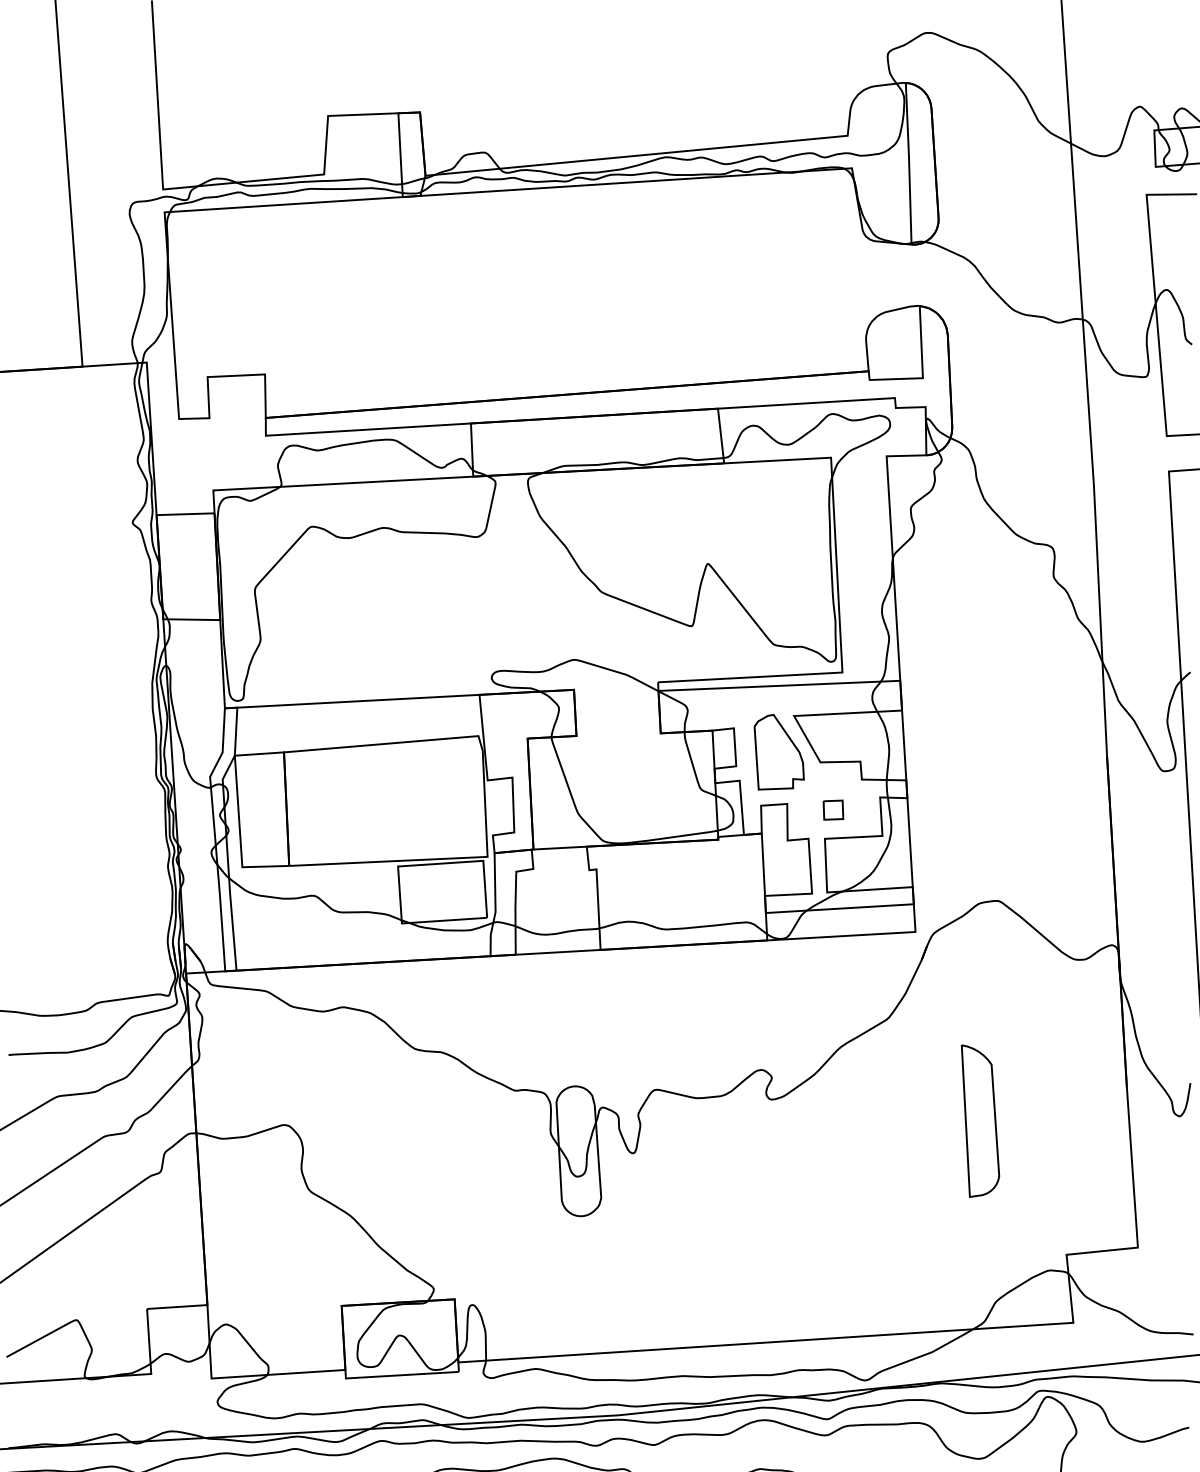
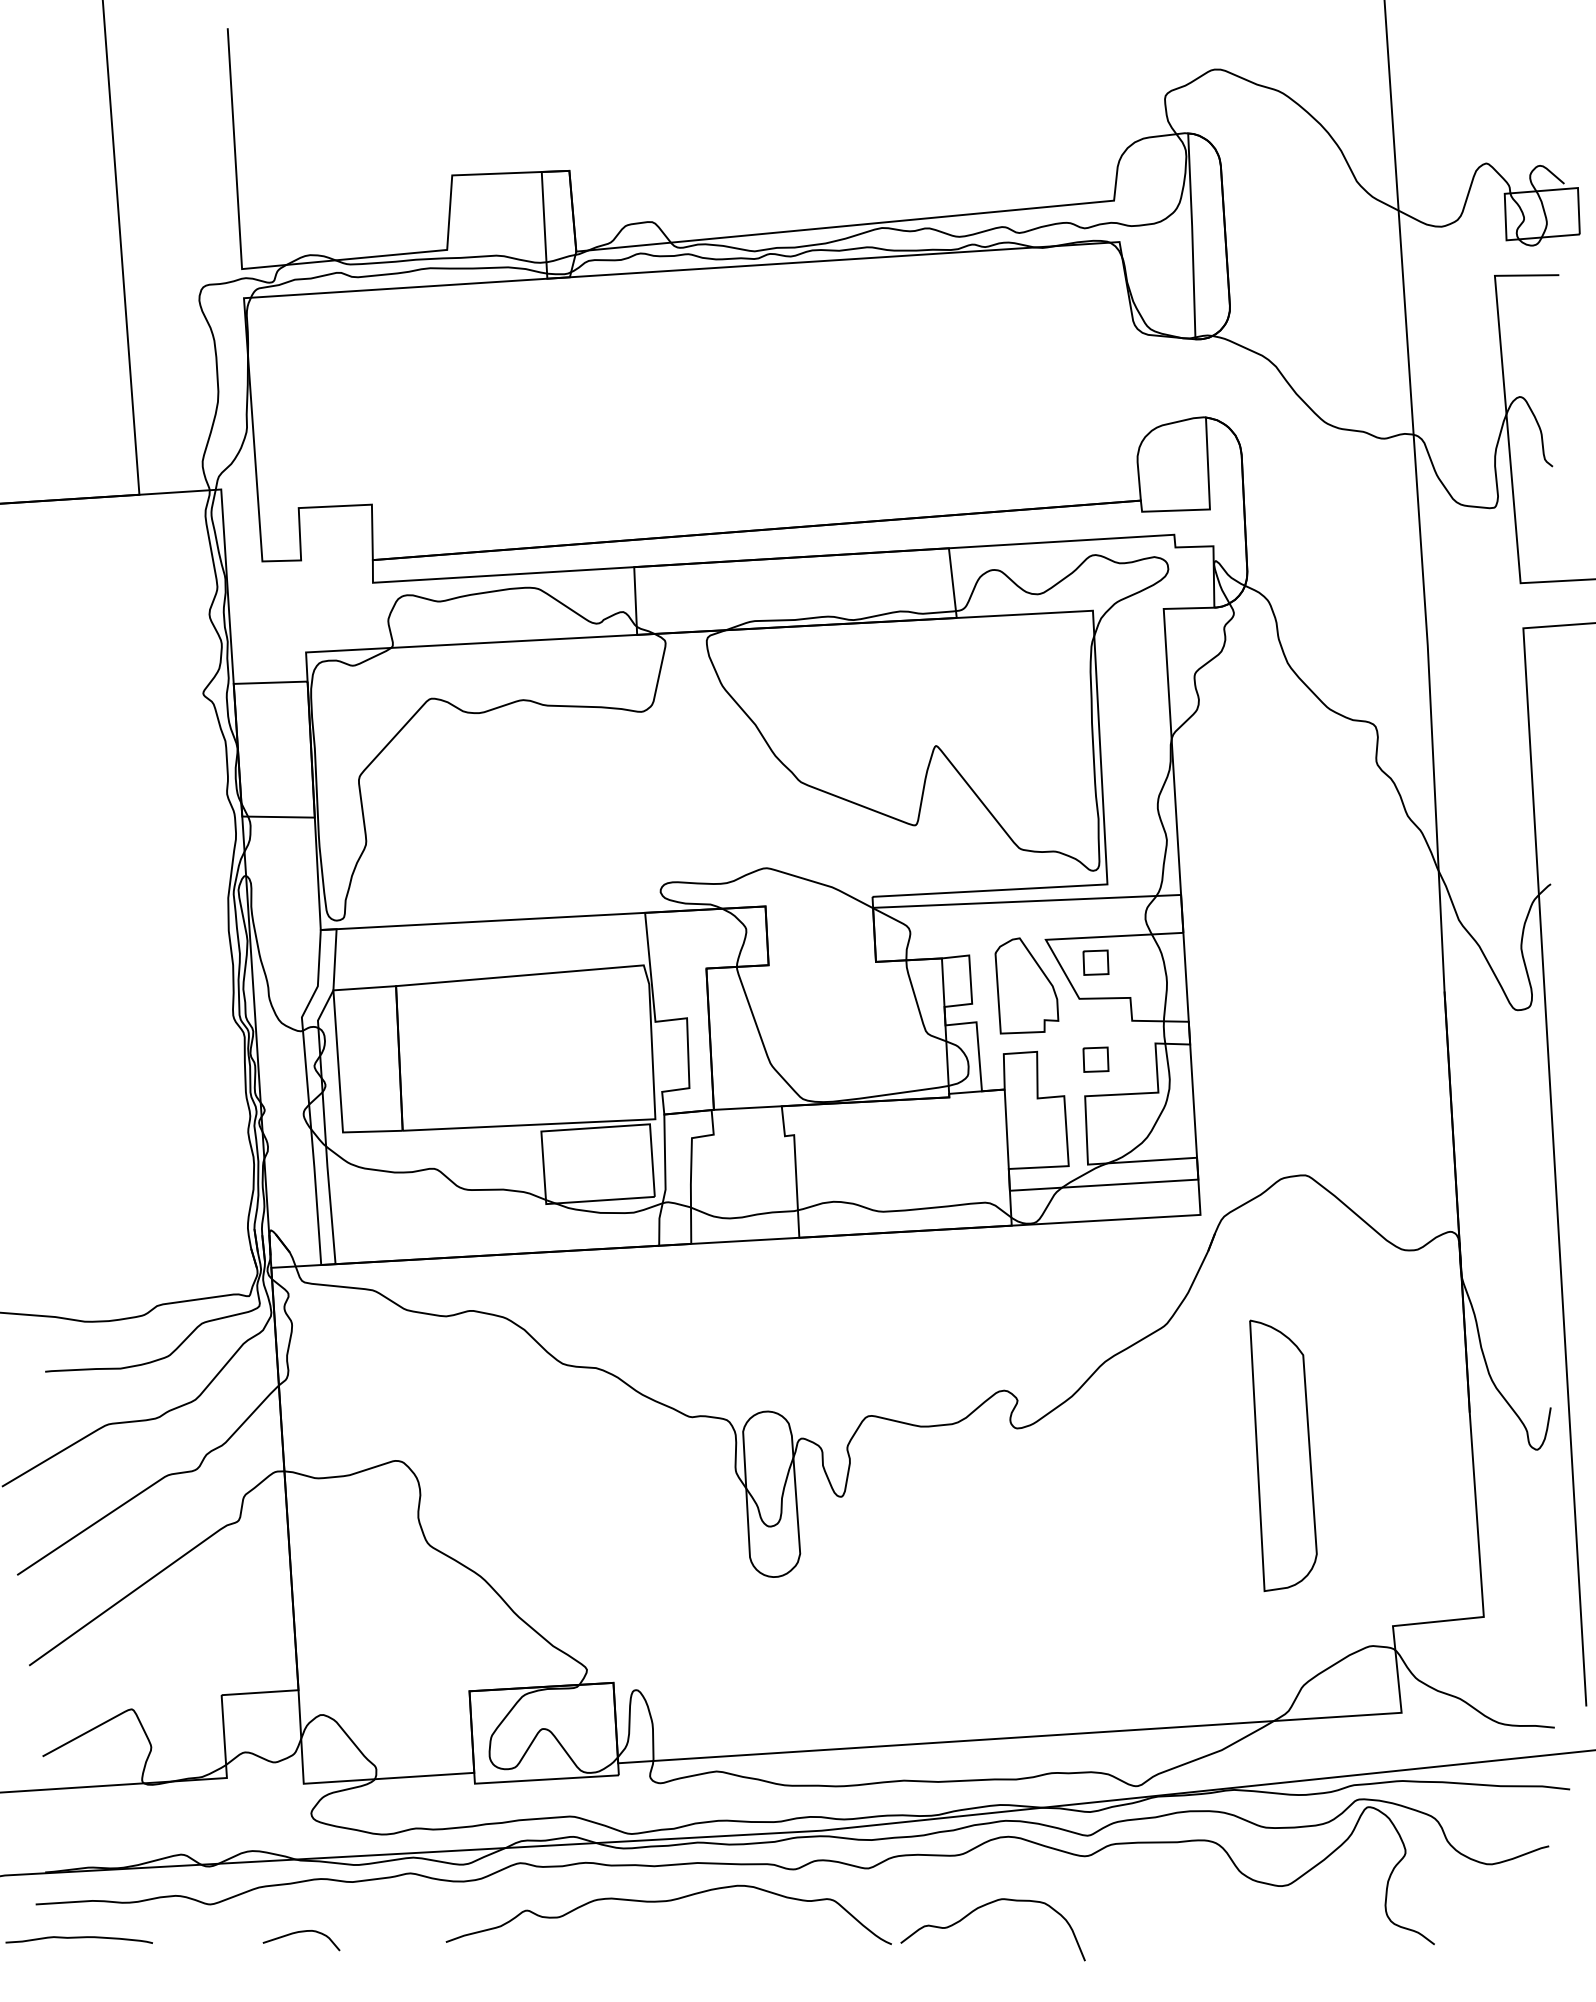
part: (833, 733) -> (1095, 962), added
part: (979, 1120) -> (1282, 1455), size x1.4

